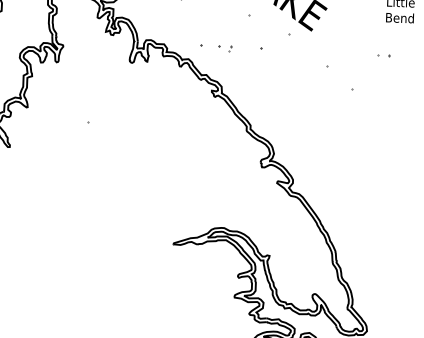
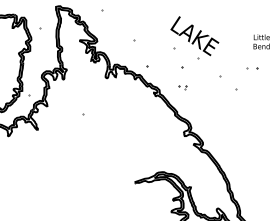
part: (224, 49) -> (182, 87), moved
part: (384, 55) -> (253, 68), size x1.6

